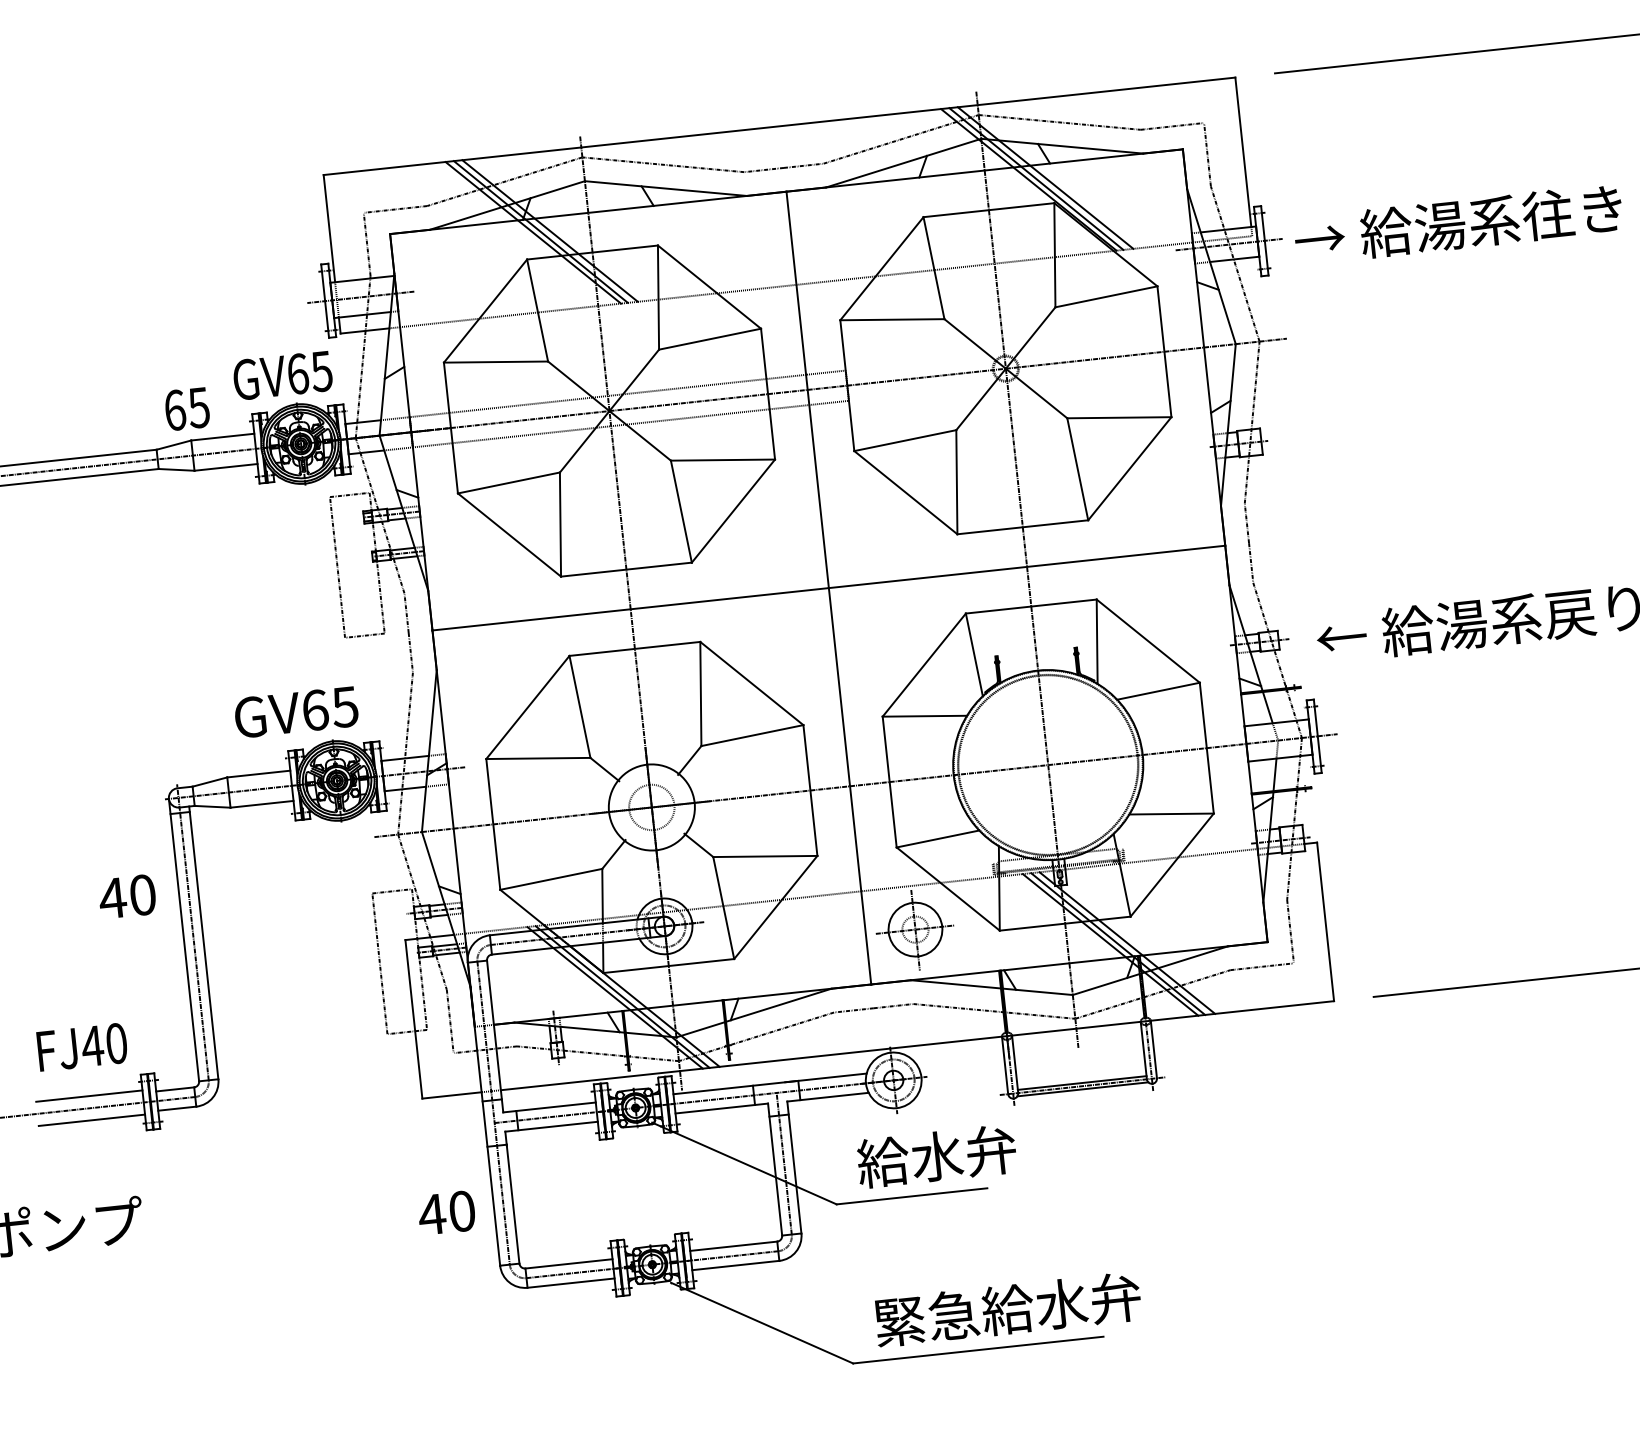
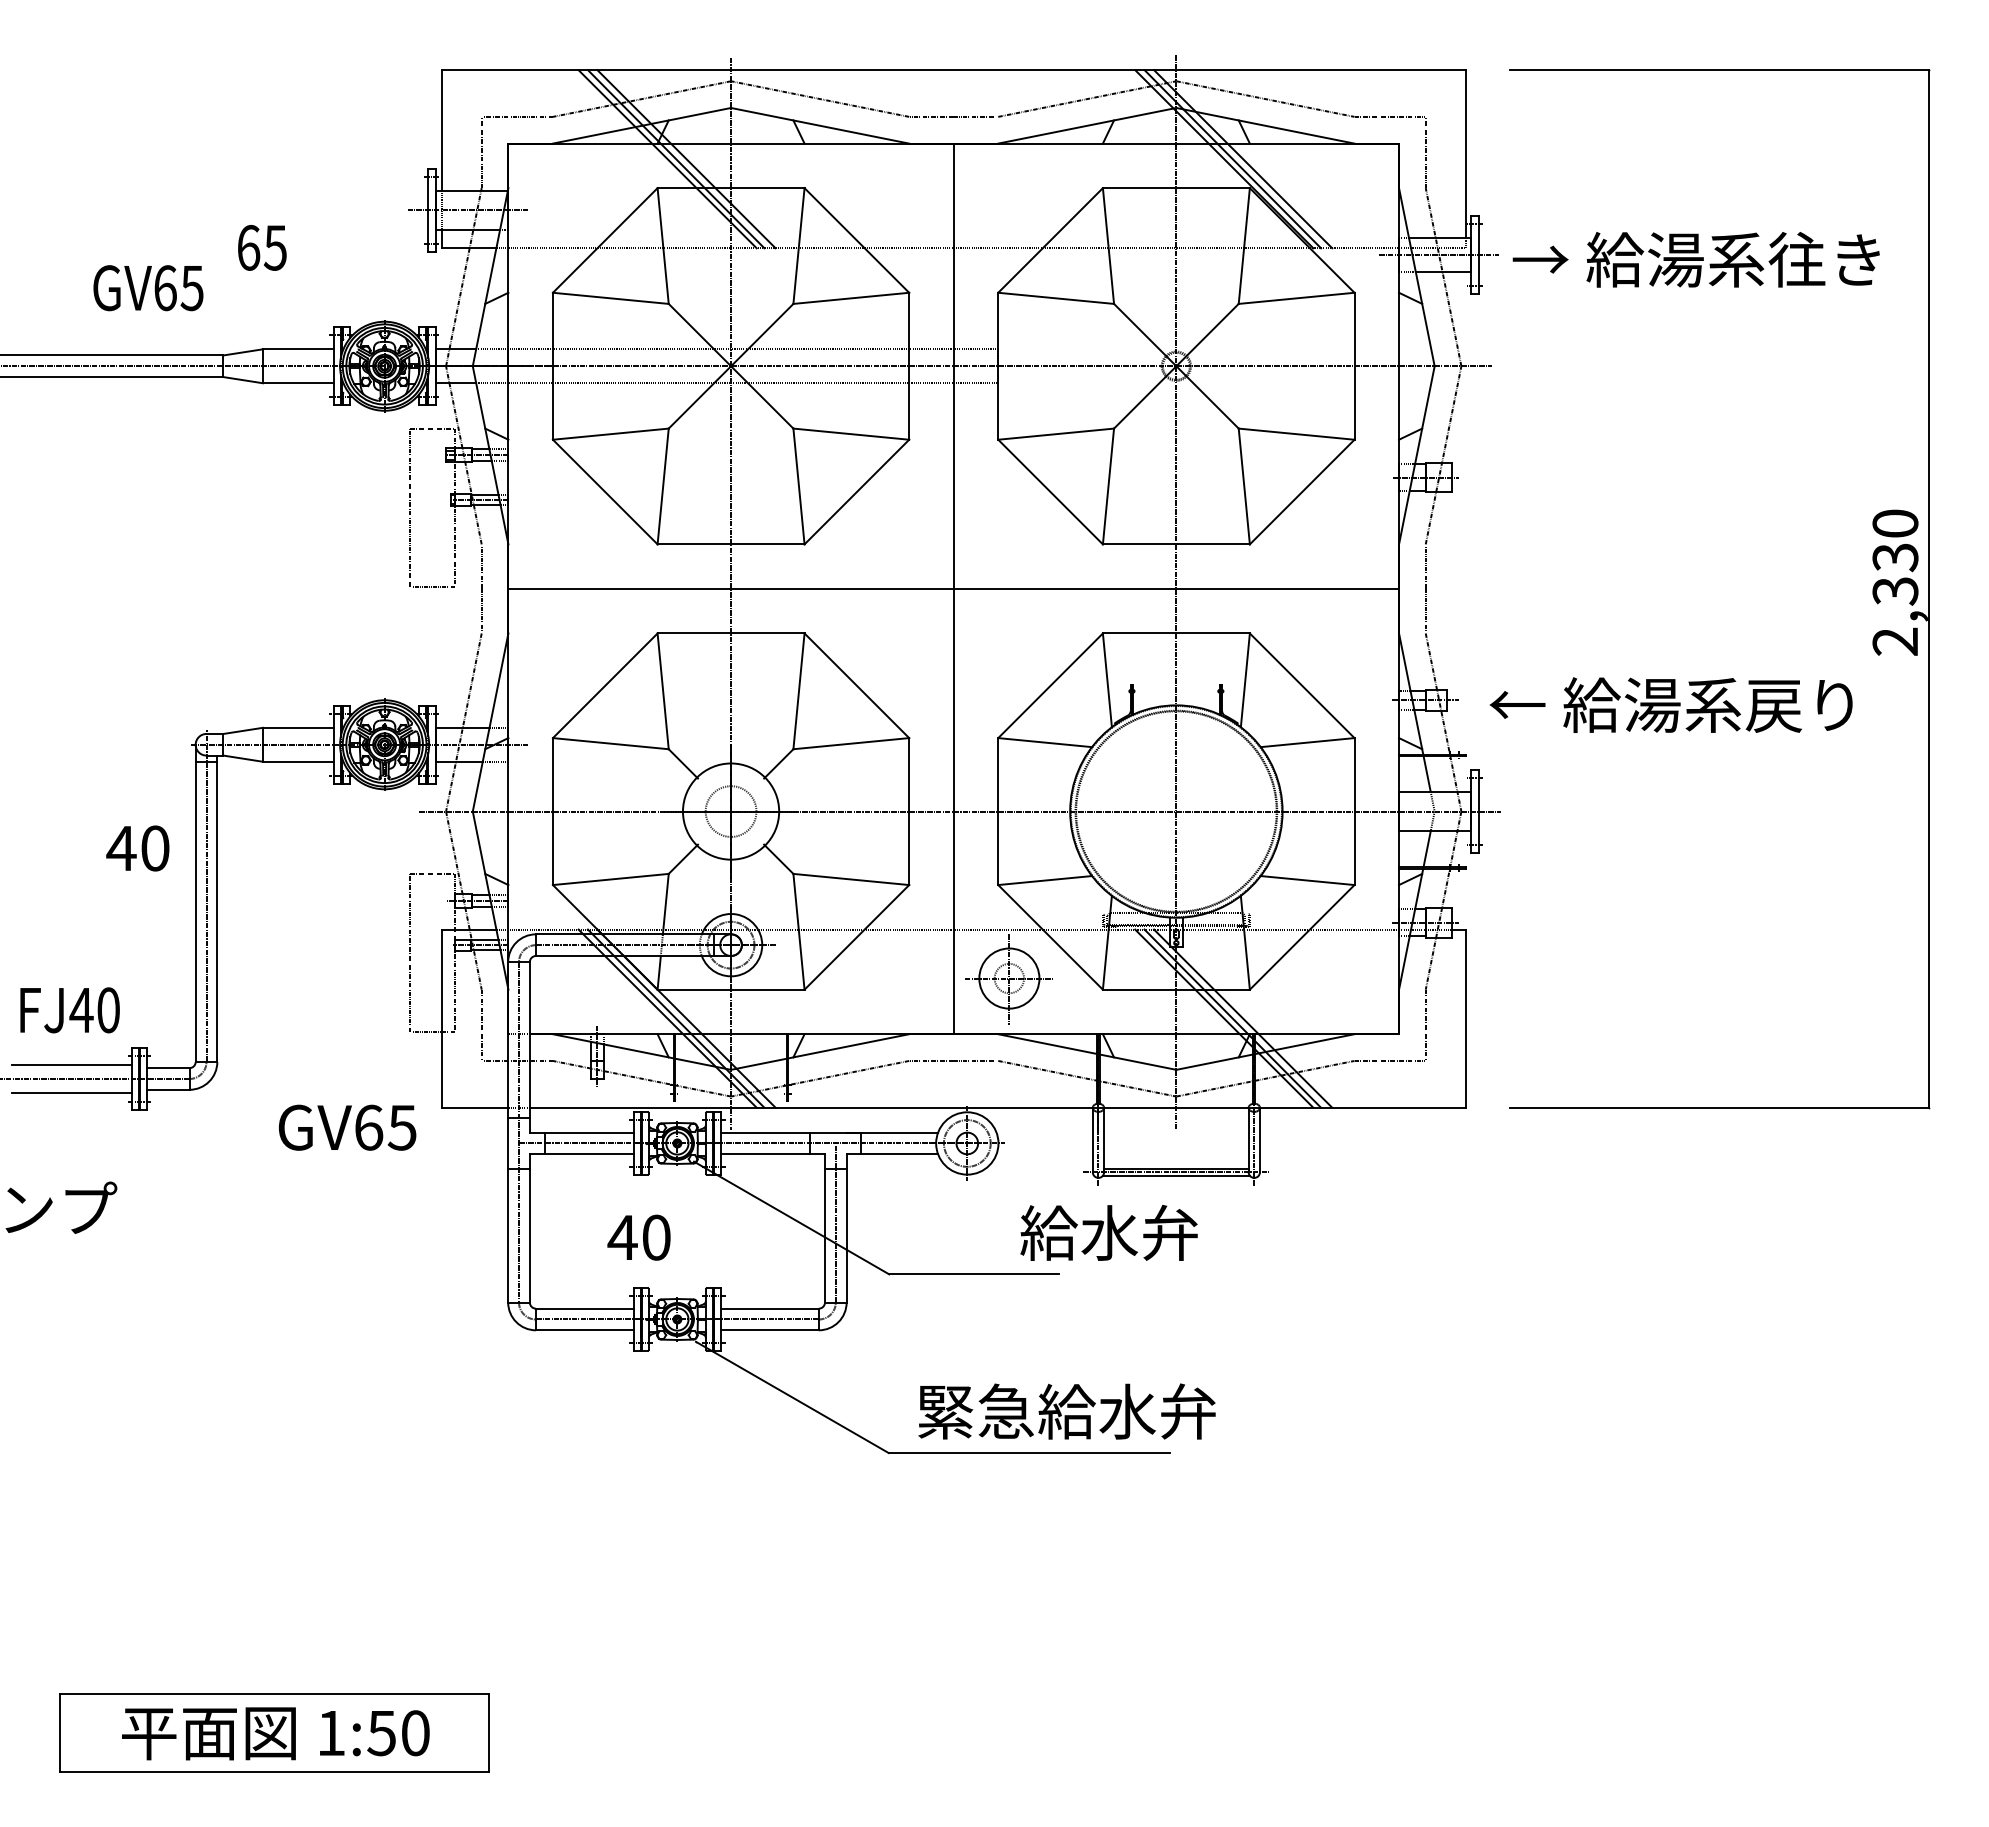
text: (282, 375) -> (148, 288), moved
text: (187, 408) -> (262, 247), moved
text: (296, 712) -> (347, 1127), moved
text: (936, 1156) -> (1108, 1232), moved
text: (446, 1212) -> (638, 1237), moved

